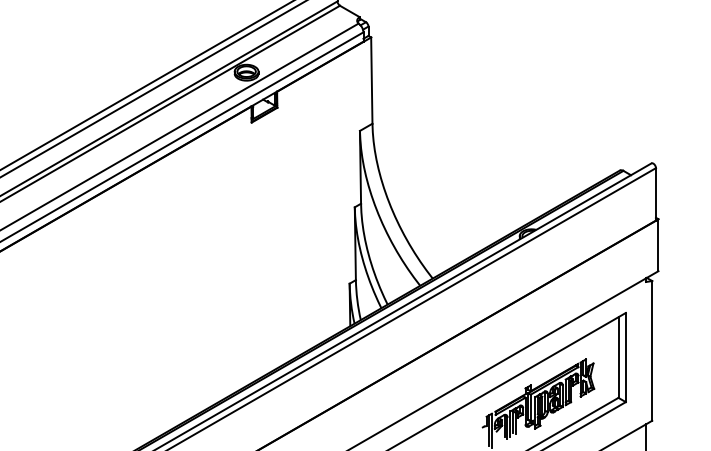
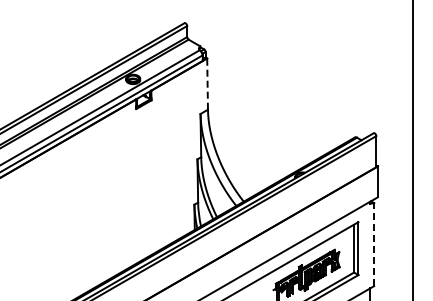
line: (371, 81) -> (207, 84), solid -> dashed
line: (652, 350) -> (374, 244), solid -> dashed

